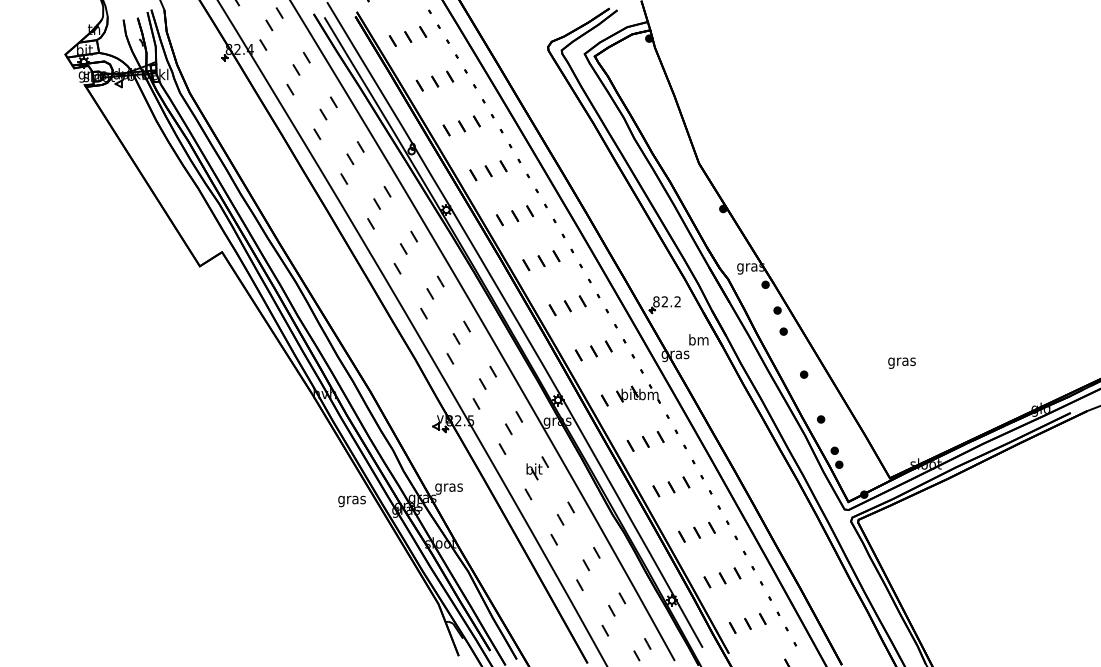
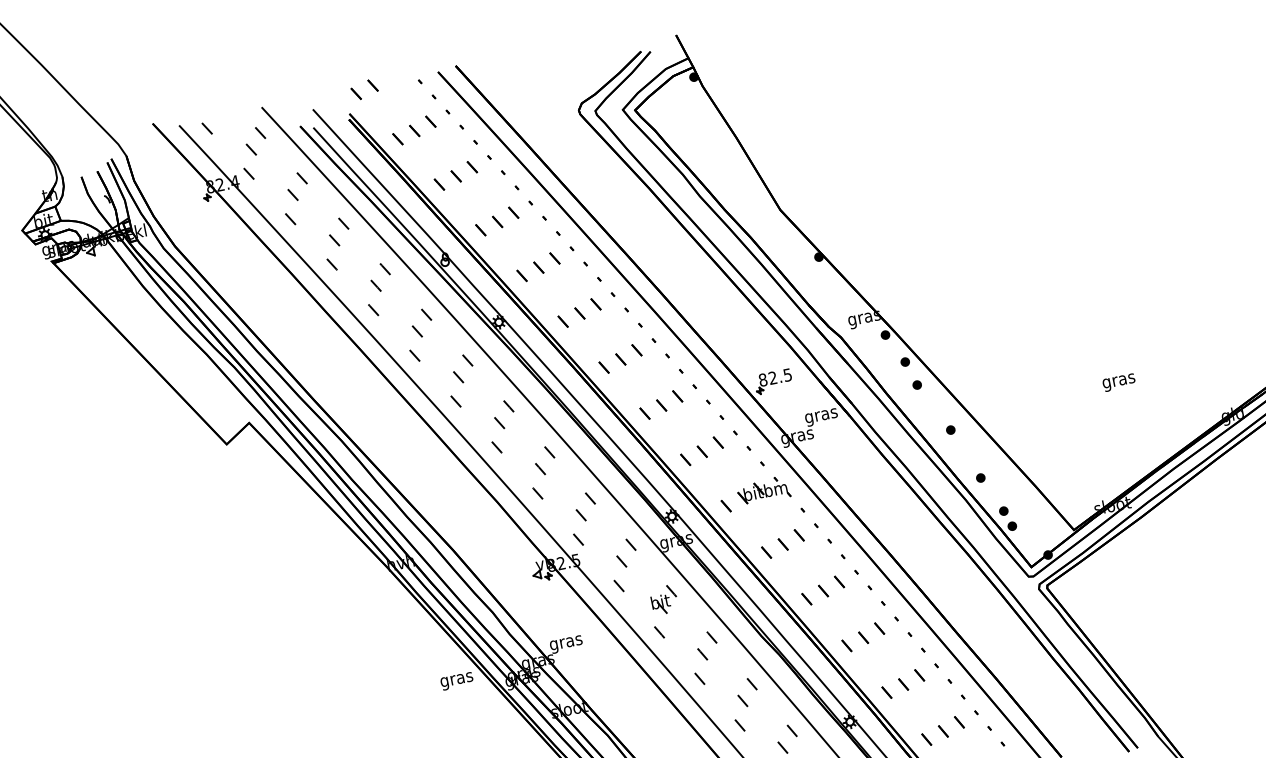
text: (677, 301) -> (787, 374), 82.2 -> 82.5
text: (698, 341) -> (820, 416), bm -> gras
text: (901, 362) -> (1118, 381), moved

